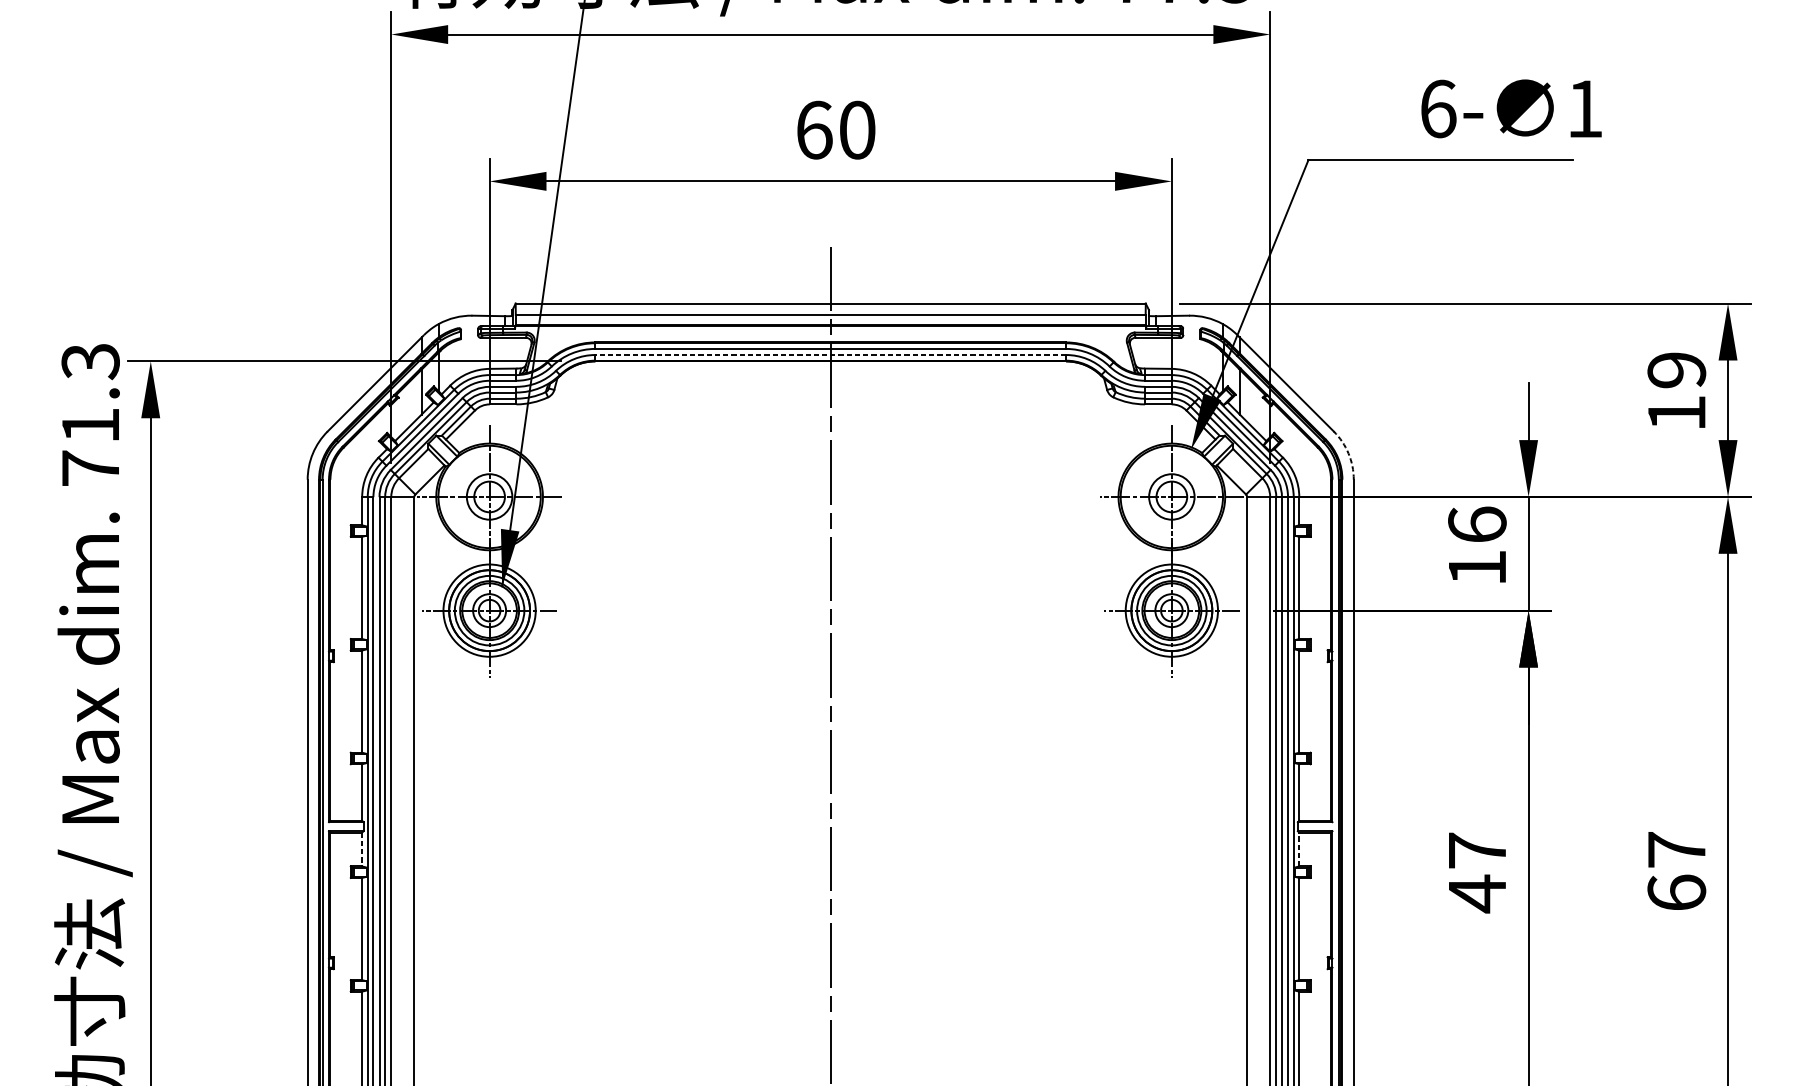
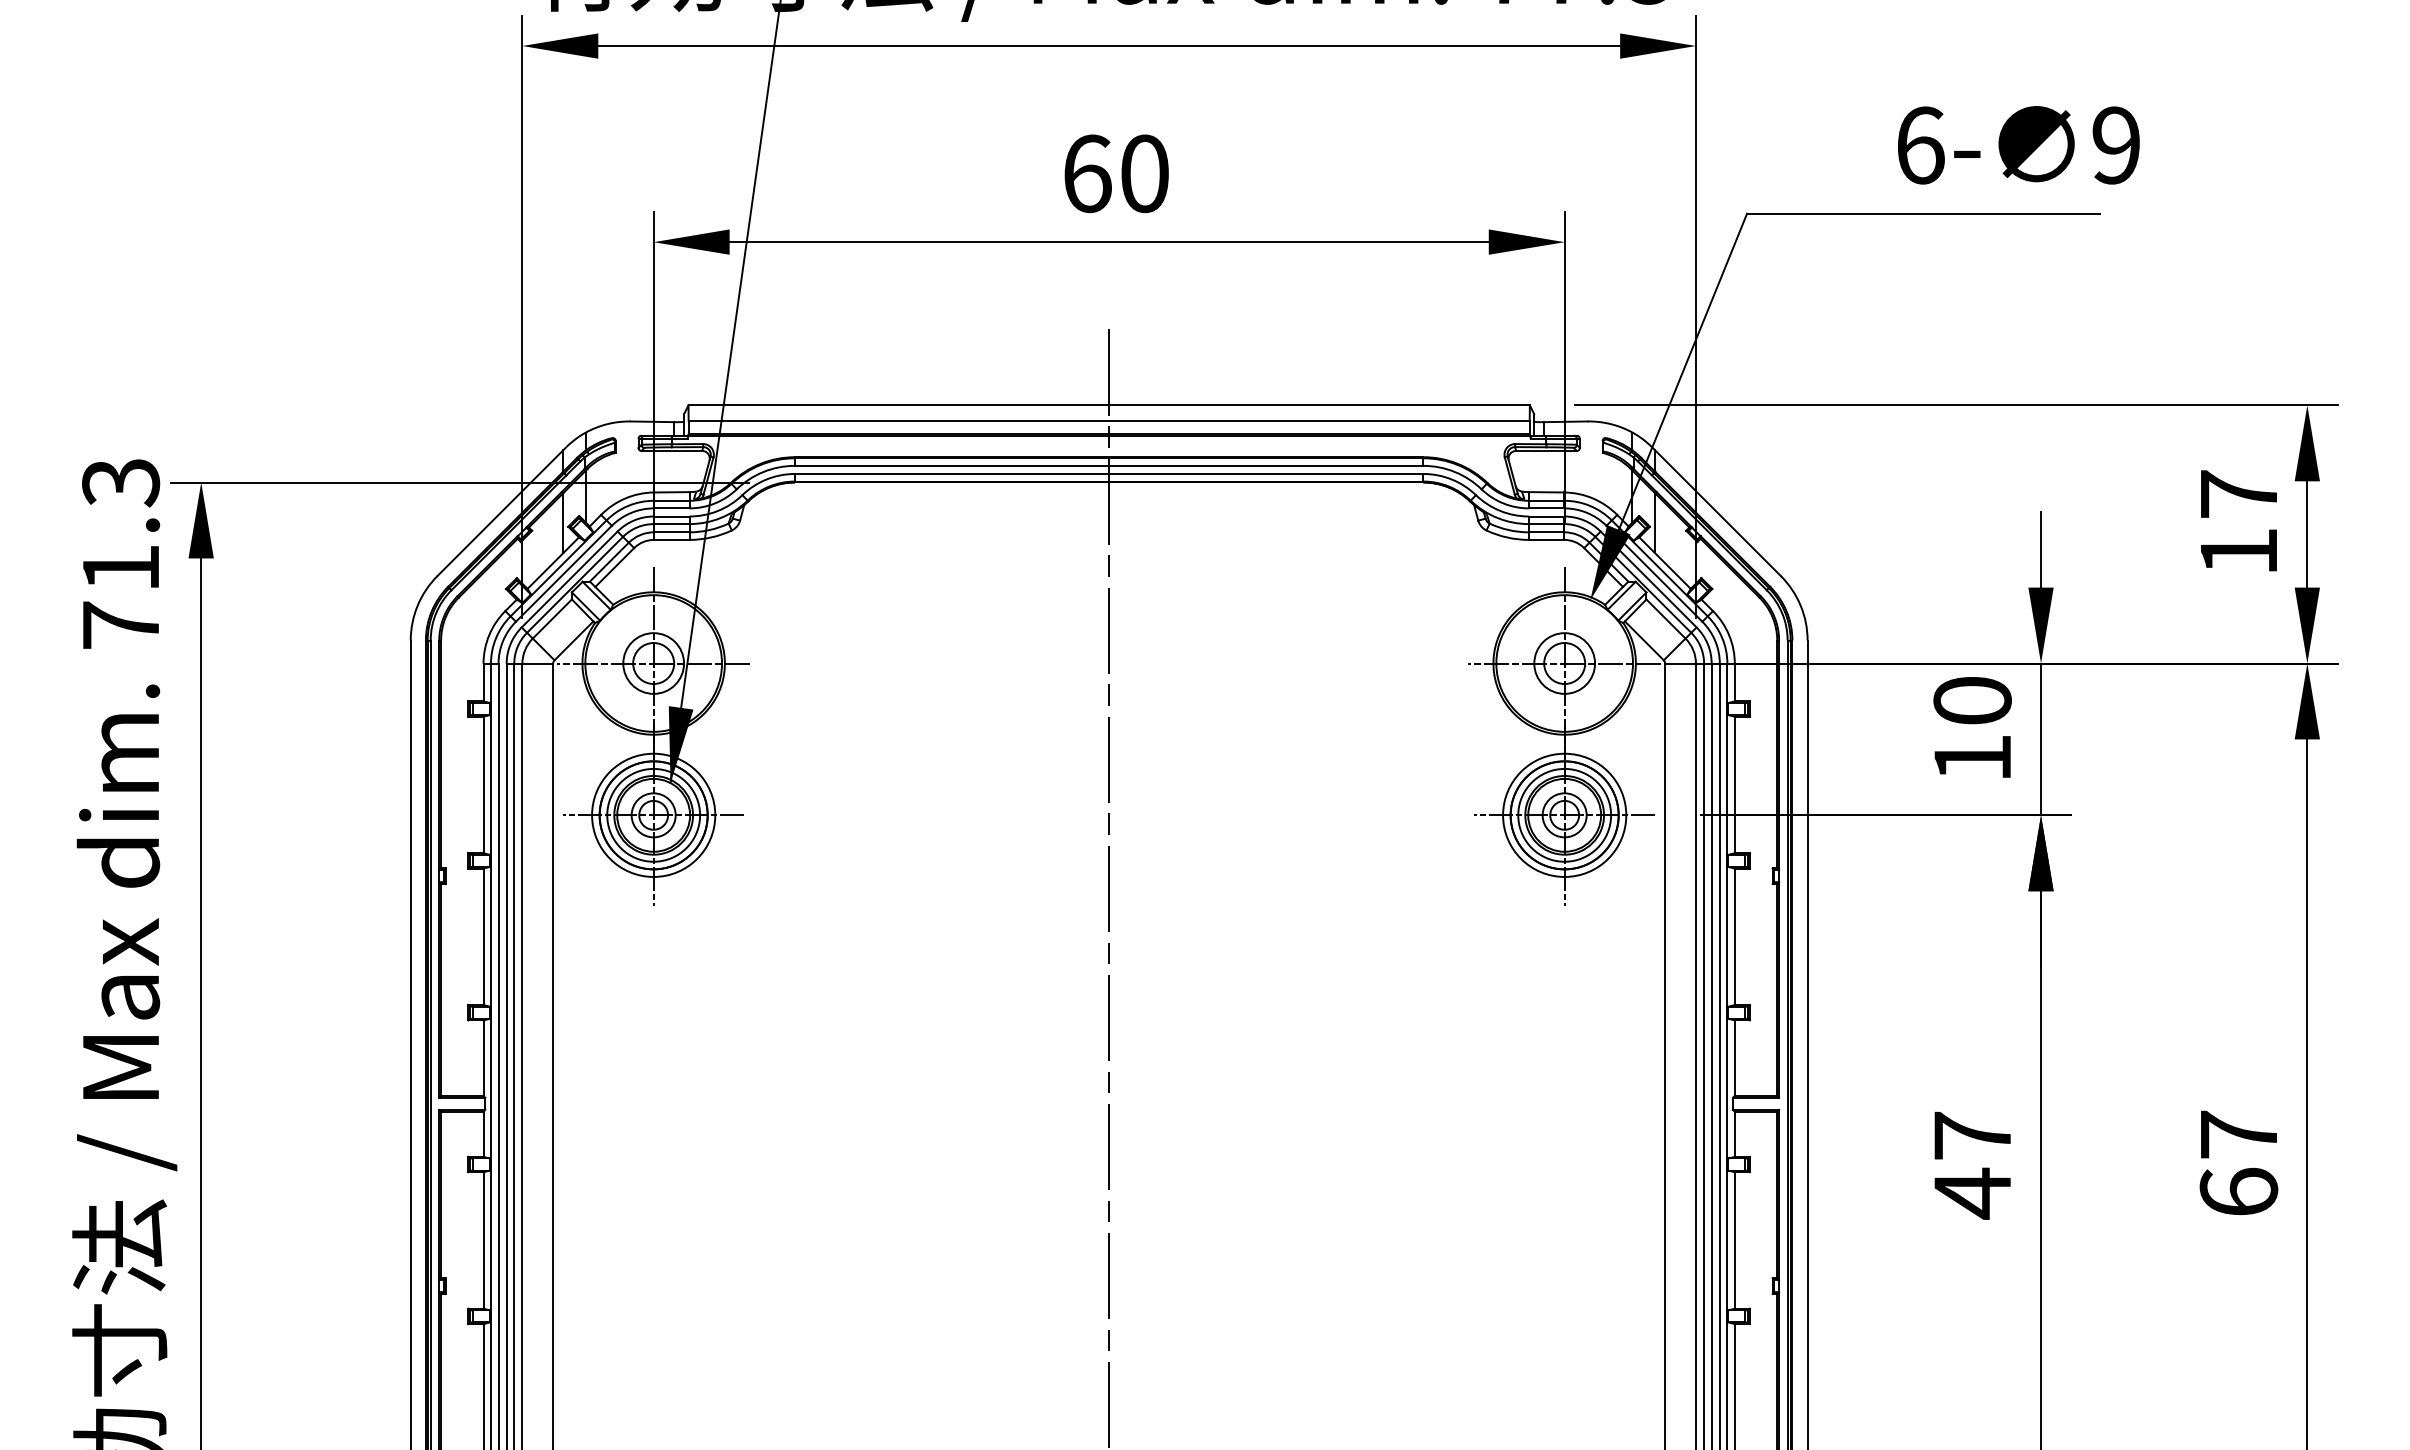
text: (1584, 109) -> (2115, 145), 1 -> 9
line: (830, 354) -> (1108, 473), dashed -> solid
text: (1676, 370) -> (2238, 494), 19 -> 17
arc: (1348, 453) -> (1800, 605), dashed -> solid
text: (1477, 524) -> (1972, 700), 16 -> 10
line: (362, 849) -> (483, 1134), dashed -> solid
line: (1299, 849) -> (1734, 1134), dashed -> solid

